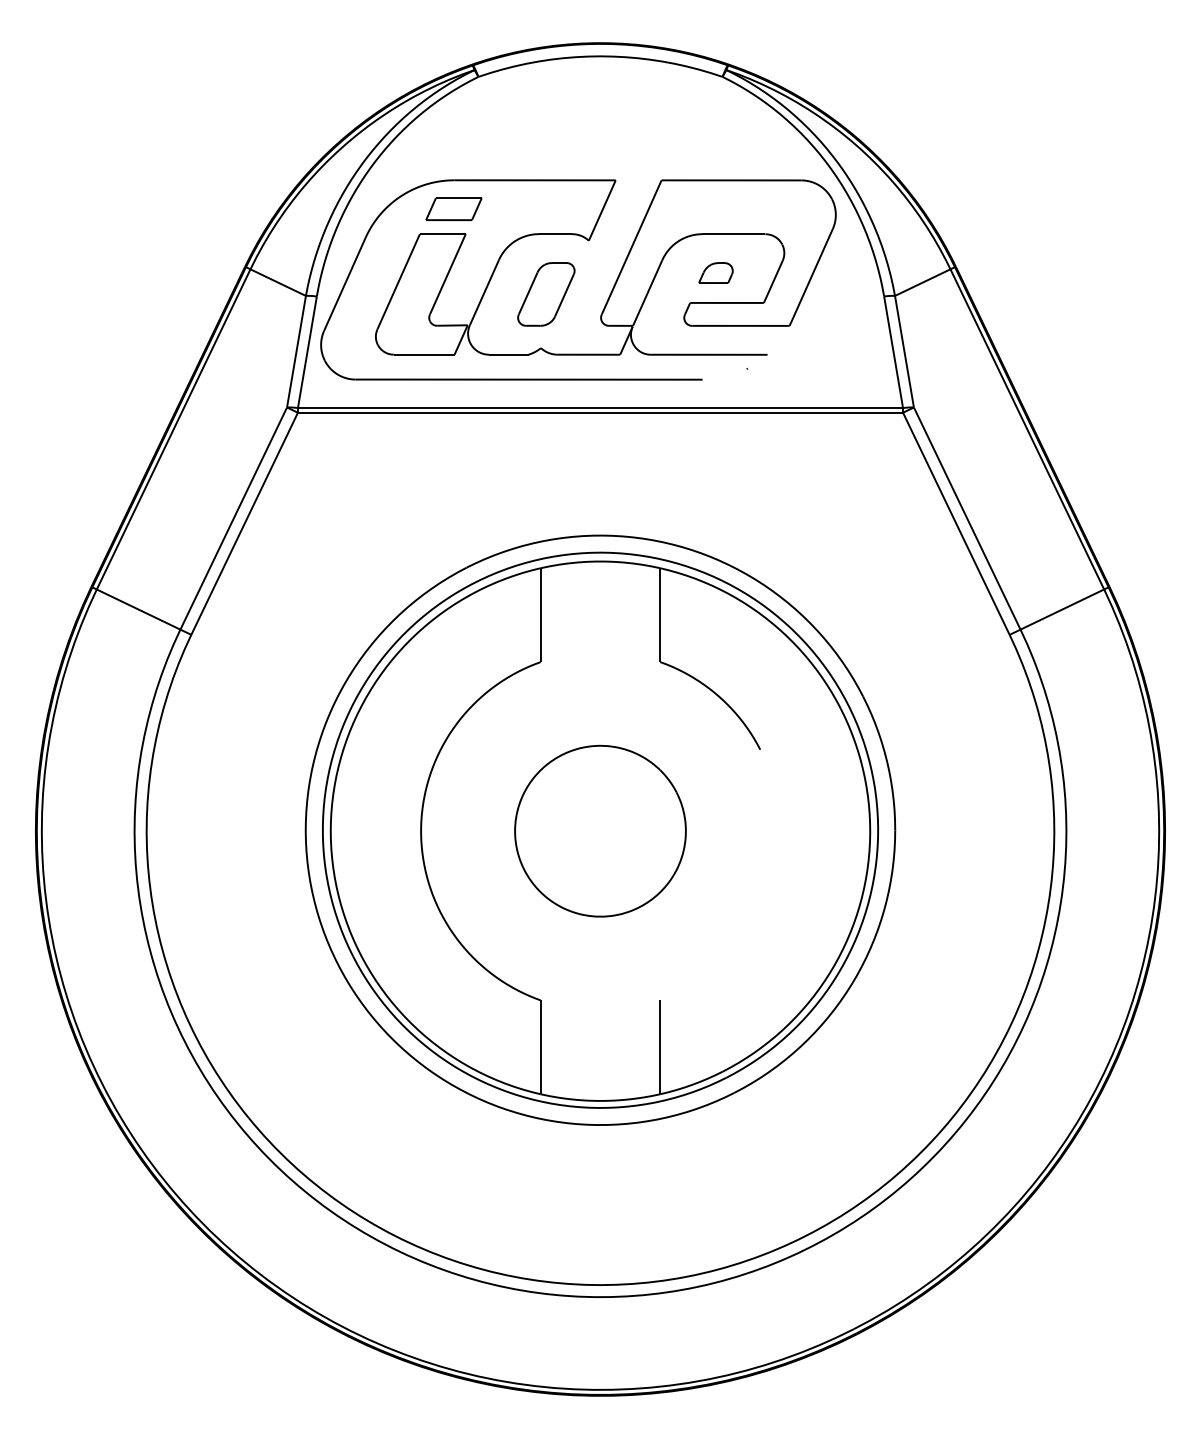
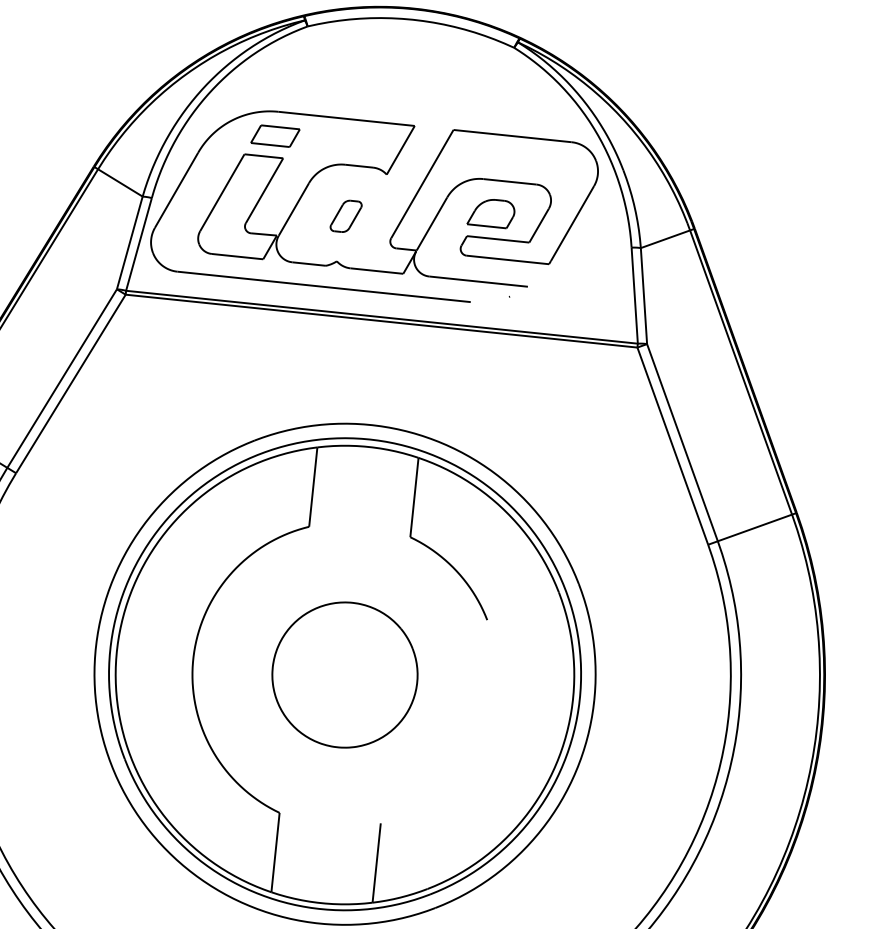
part: (715, 272) -> (491, 212), size x1.6
part: (546, 294) -> (346, 216), size x0.6

